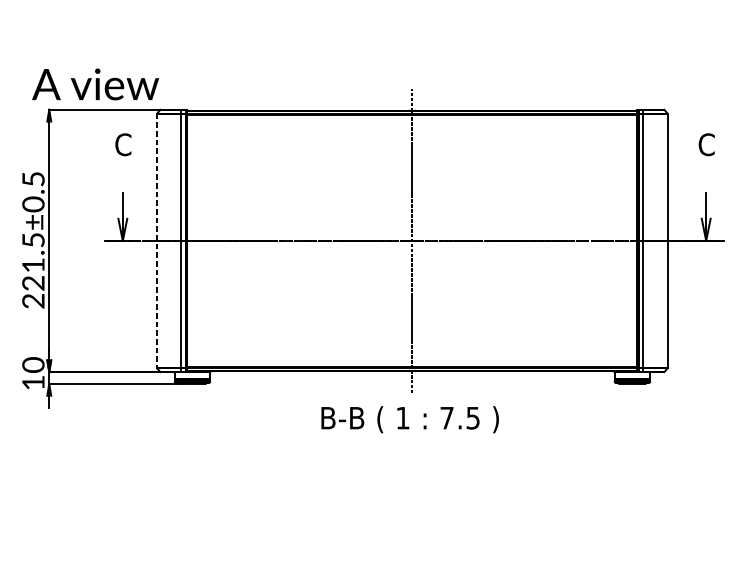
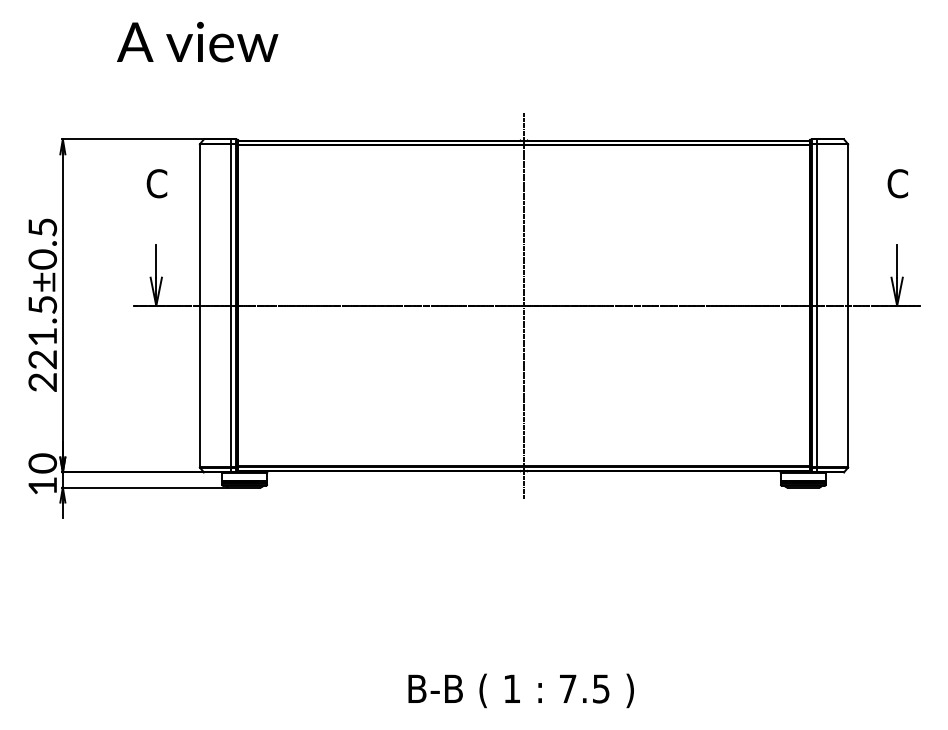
text: (95, 83) -> (197, 41), moved
line: (156, 241) -> (199, 306), dashed -> solid
text: (409, 419) -> (520, 690), moved

